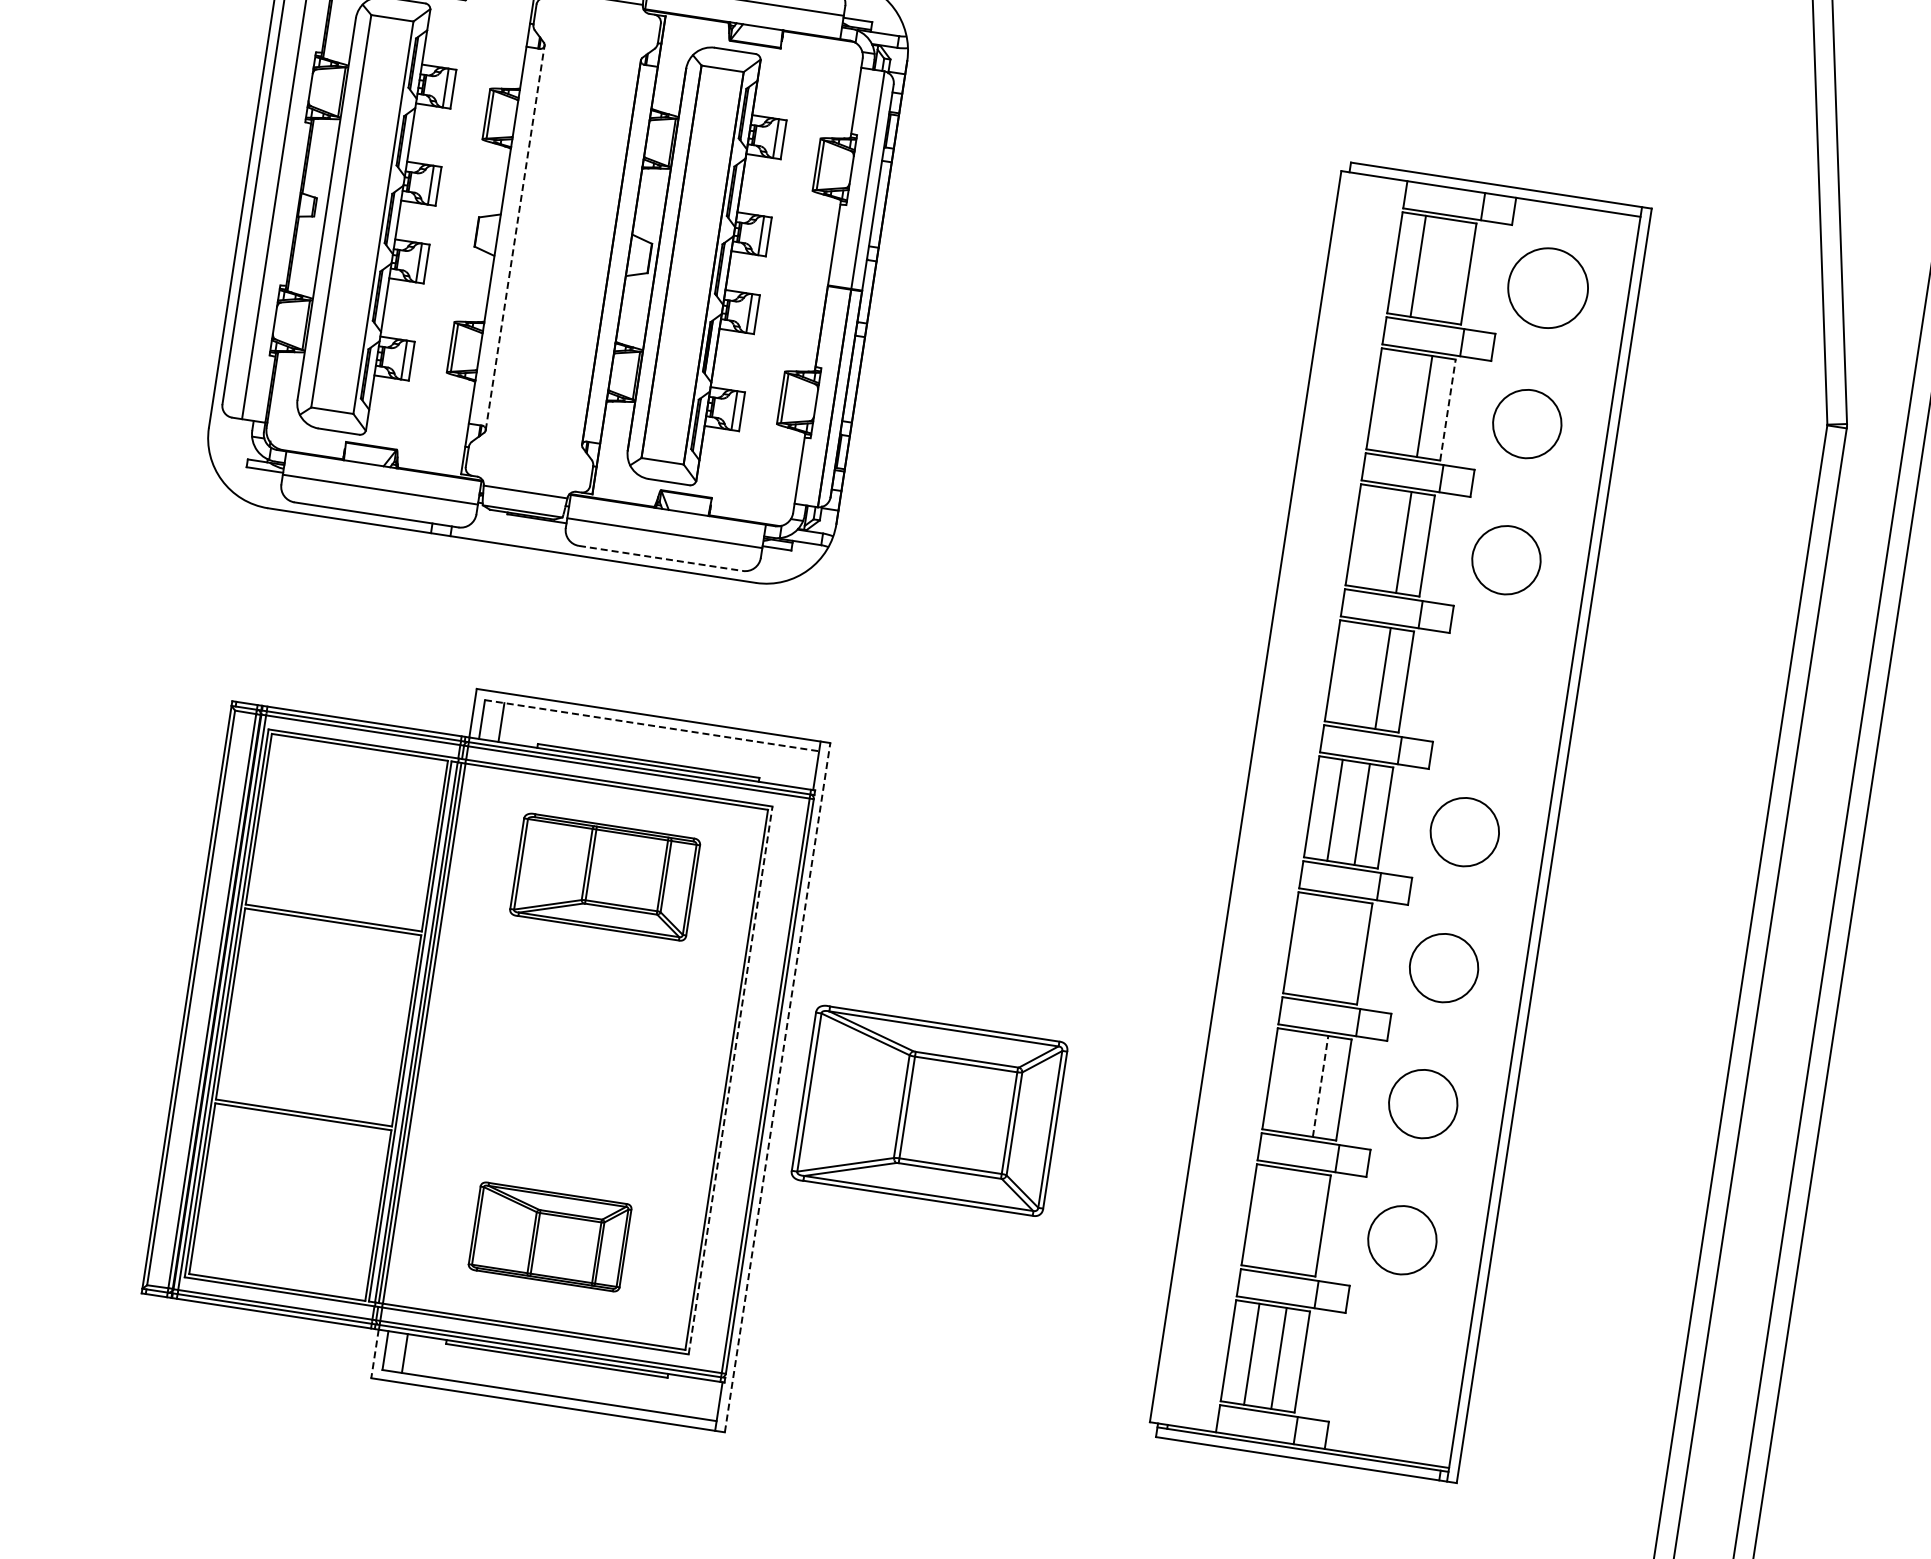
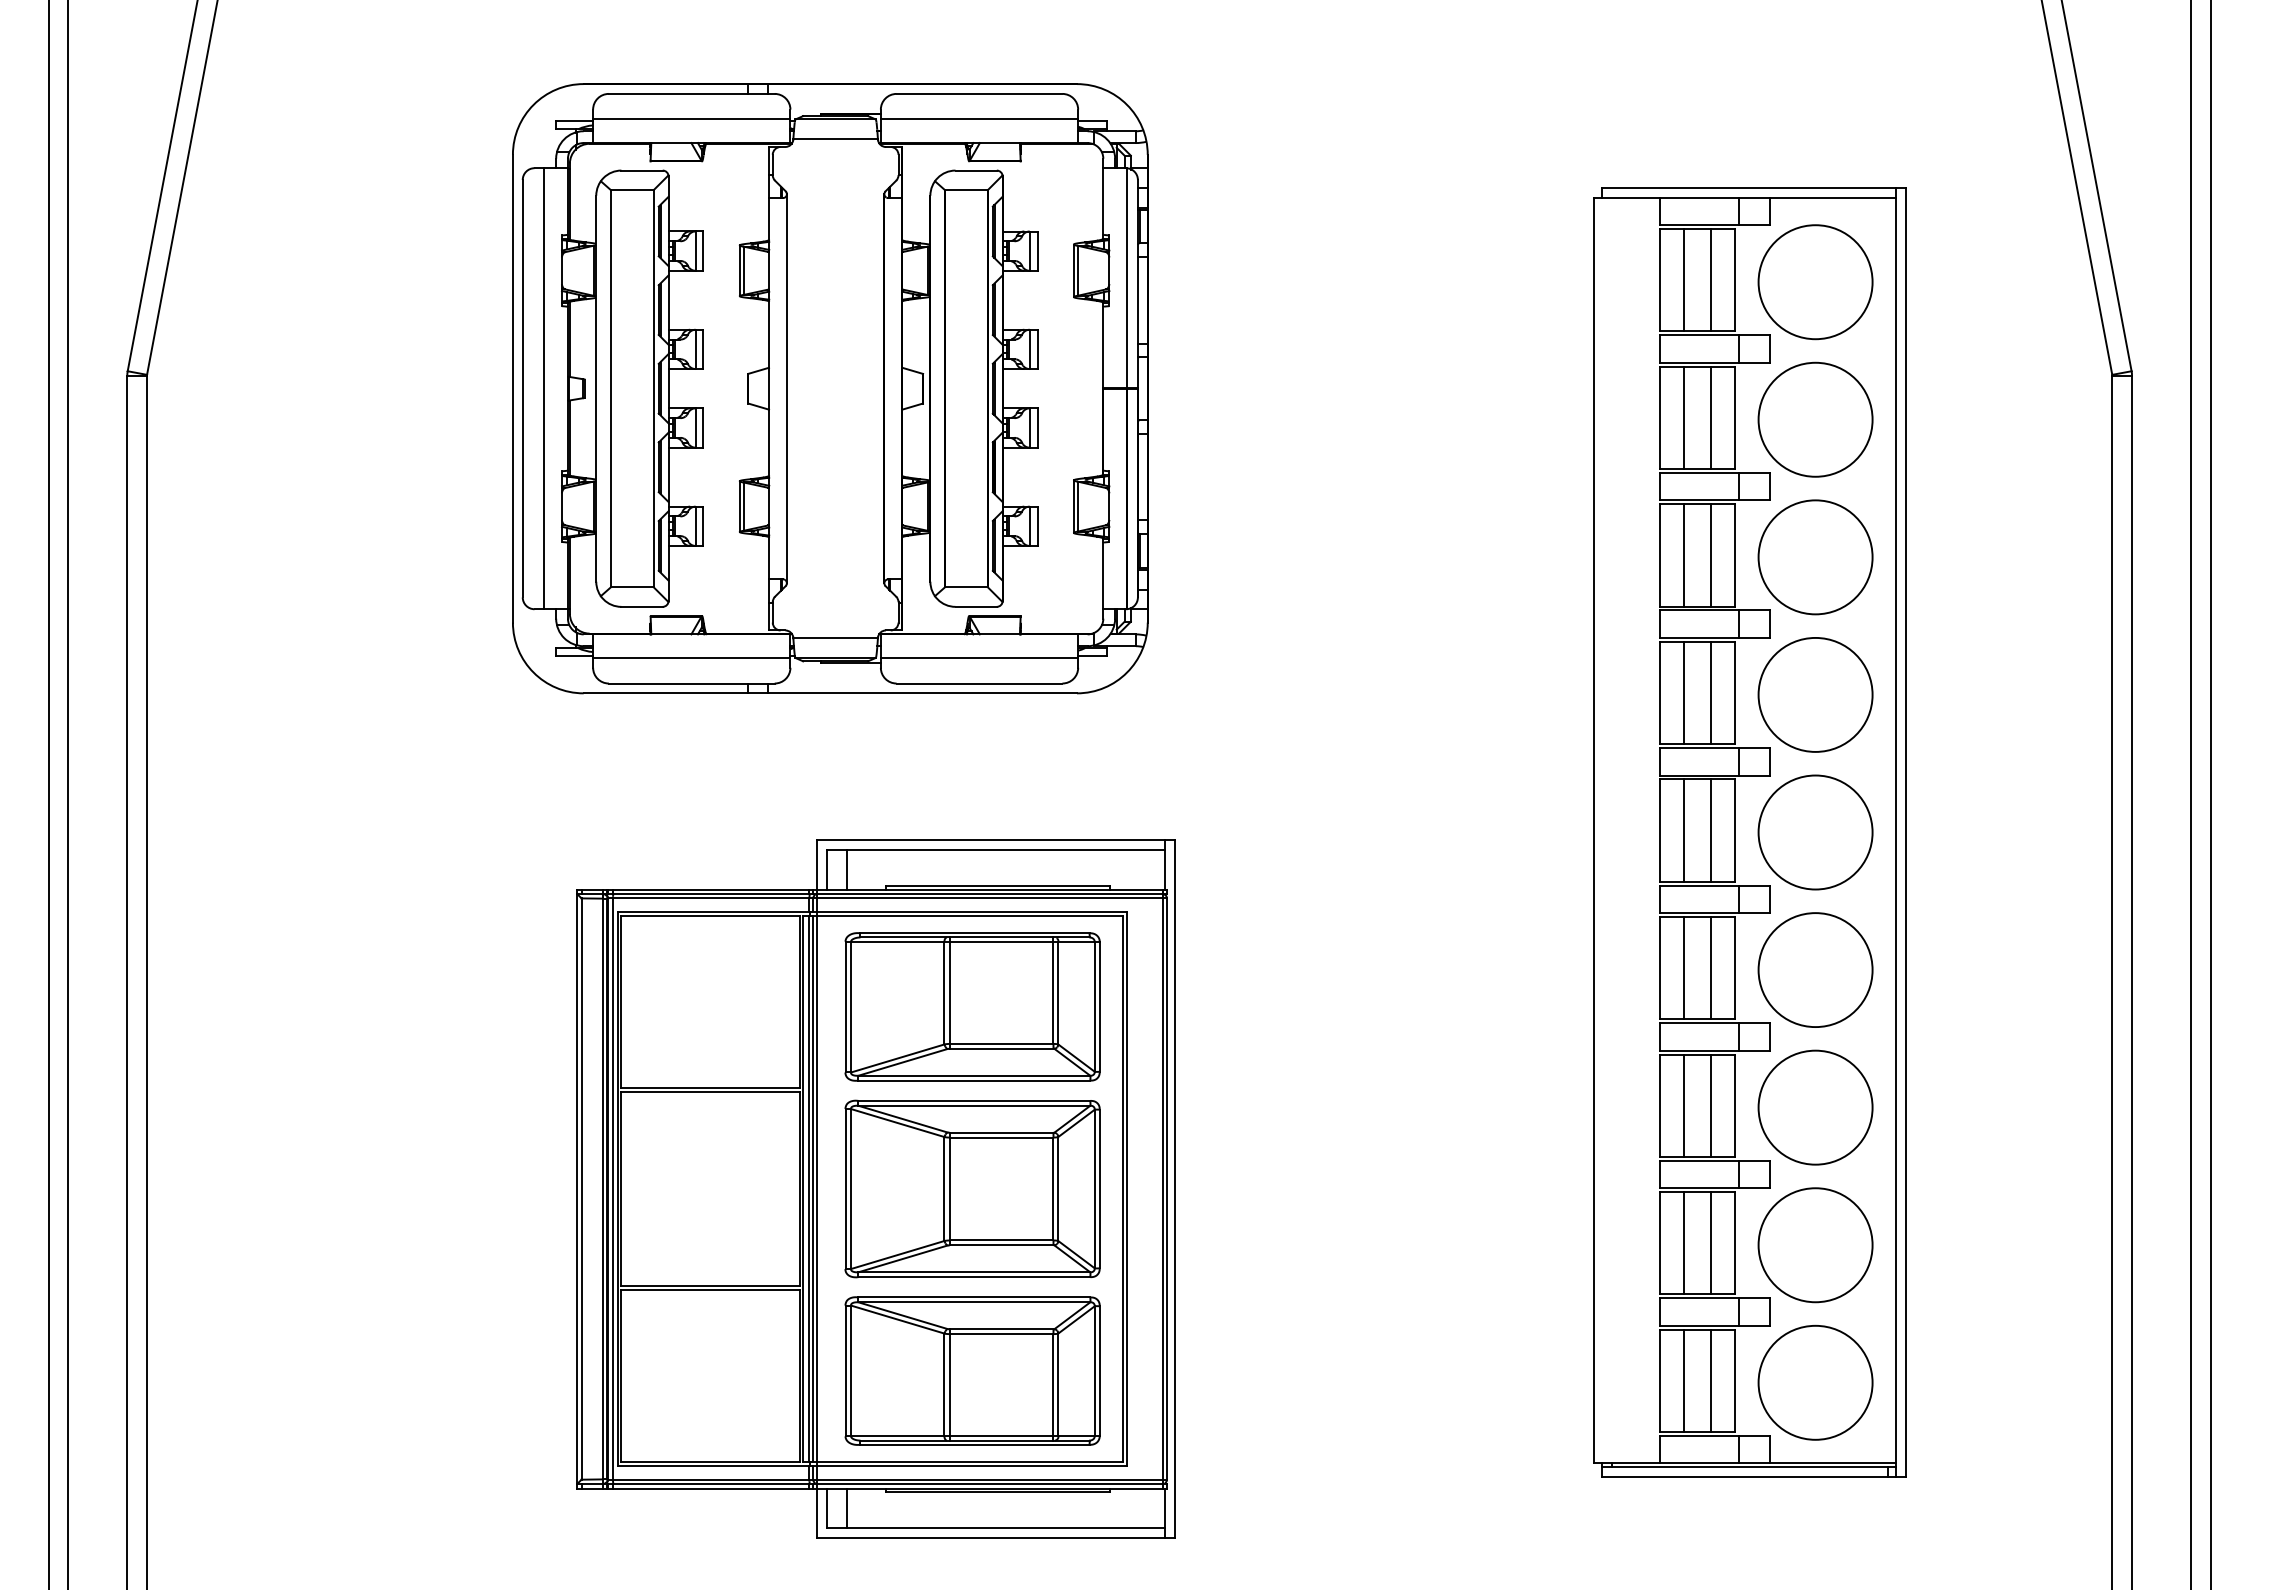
line: (514, 237) -> (786, 388), dashed -> solid
line: (1445, 270) -> (1711, 280), added
circle: (1547, 288) -> (1815, 282), size x1.43
line: (1397, 401) -> (1683, 417), added
line: (1448, 409) -> (1735, 417), dashed -> solid
circle: (1527, 423) -> (1815, 419), size x1.67
line: (1376, 538) -> (1683, 555), added
line: (660, 558) -> (979, 683), dashed -> solid
circle: (1506, 560) -> (1815, 557), size x1.67
line: (1355, 673) -> (1683, 692), added
circle: (1485, 695) -> (1815, 694), added
line: (652, 726) -> (996, 850), dashed -> solid
circle: (1464, 832) -> (1815, 832), size x1.67
part: (605, 876) -> (972, 1006), size x1.43
line: (1313, 946) -> (1683, 968), added
line: (1341, 950) -> (1711, 968), added
circle: (1444, 967) -> (1815, 969), size x1.67
line: (730, 1079) -> (1127, 1188), dashed -> solid
line: (1293, 1082) -> (1683, 1105), added
line: (1320, 1086) -> (1711, 1105), dashed -> solid
line: (777, 1088) -> (1174, 1189), dashed -> solid
circle: (1423, 1103) -> (1815, 1107), size x1.67
part: (929, 1110) -> (972, 1188), moved
line: (1272, 1218) -> (1683, 1243), added
line: (1299, 1222) -> (1711, 1243), added
part: (550, 1236) -> (972, 1370), size x1.67
circle: (1402, 1240) -> (1815, 1245), size x1.67
line: (375, 1354) -> (817, 1513), dashed -> solid
circle: (1381, 1375) -> (1815, 1382), added

